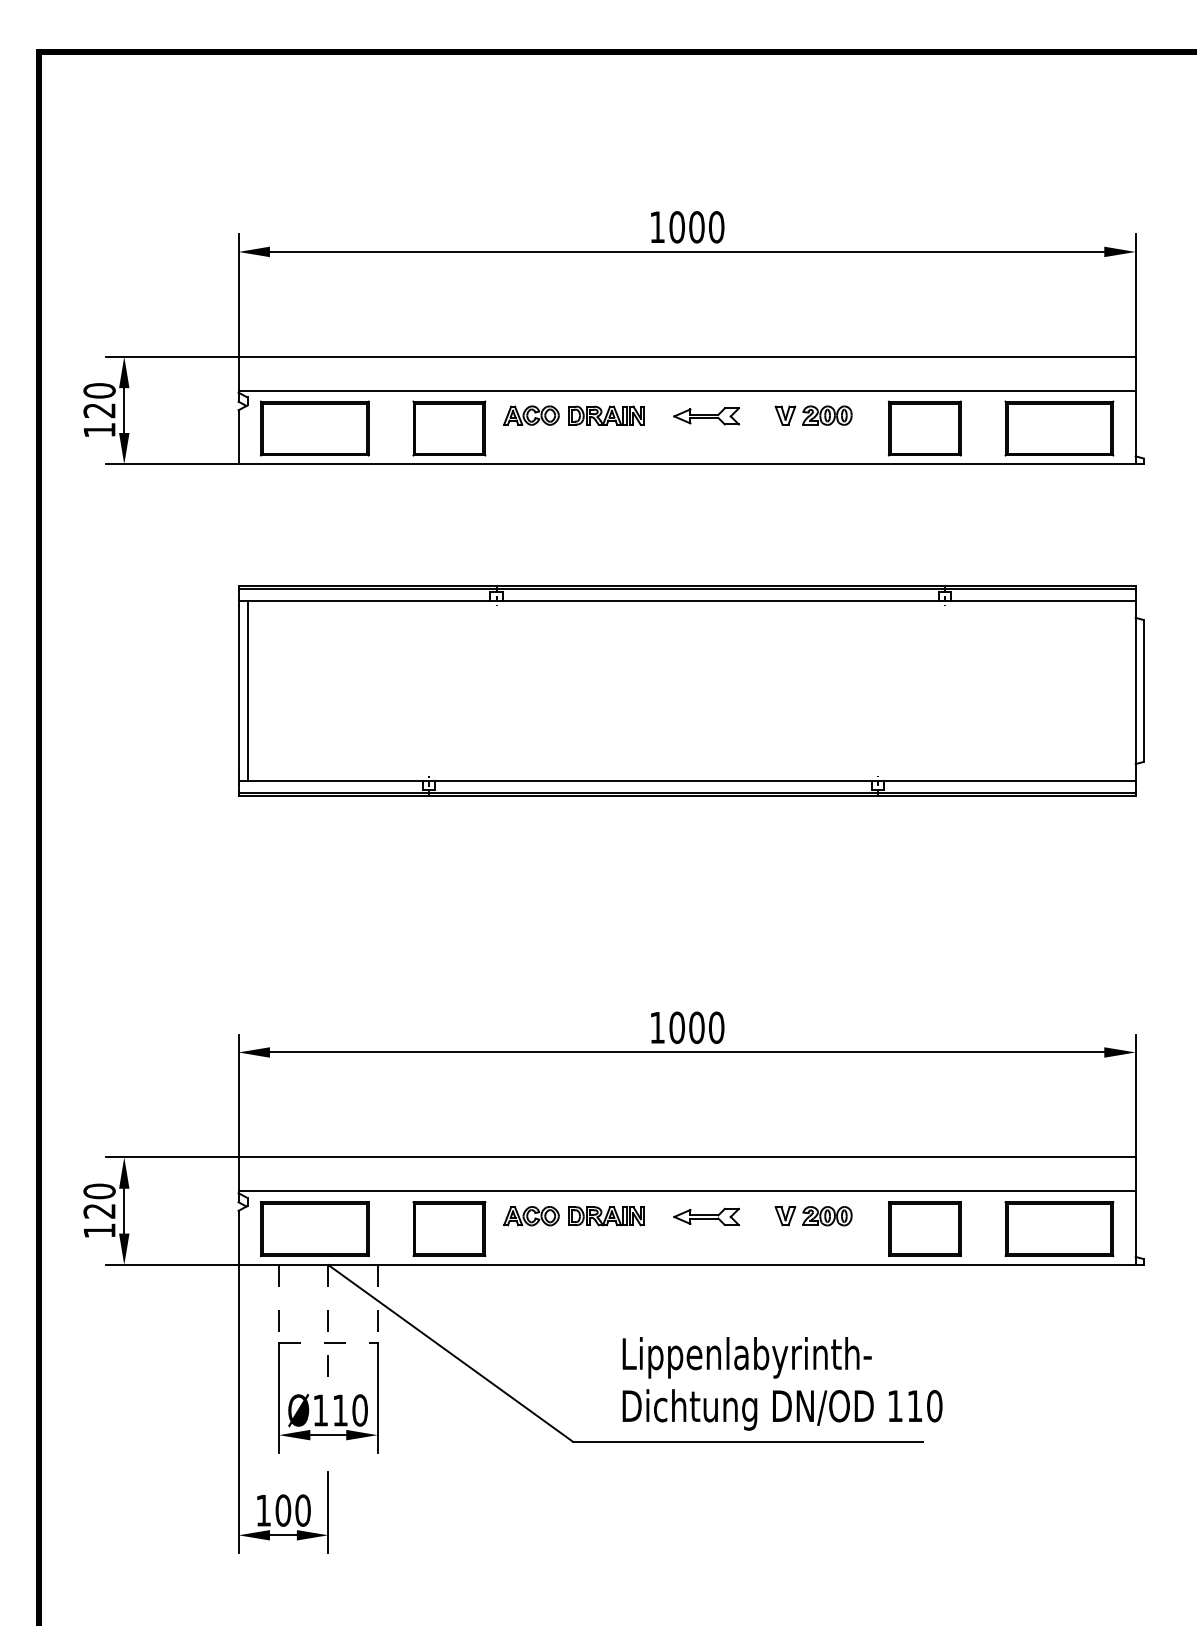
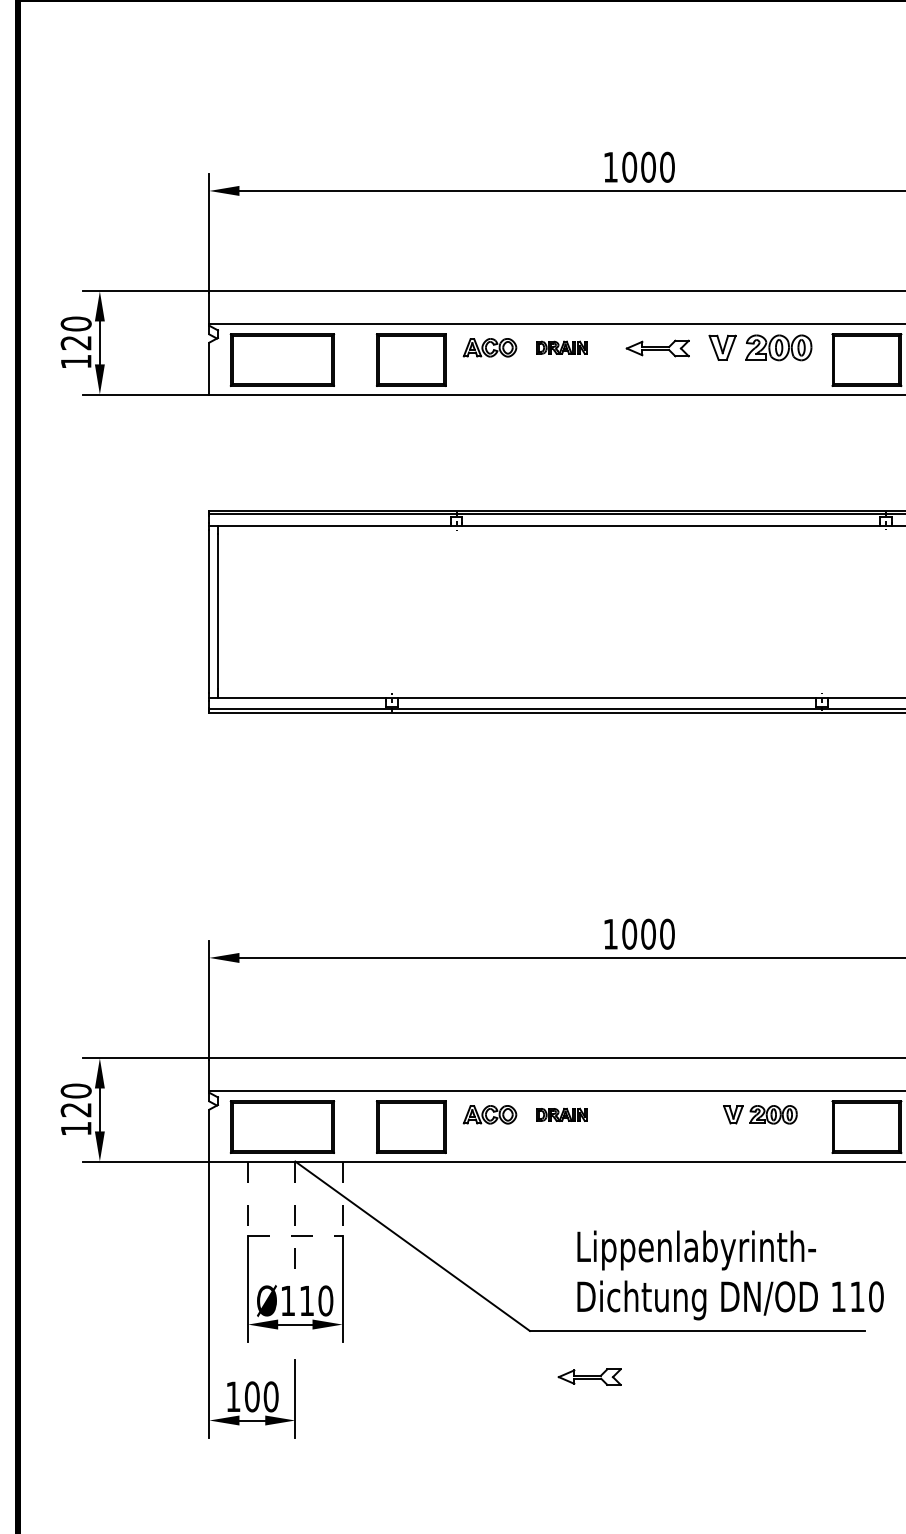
part: (606, 415) -> (561, 347), size x0.7
part: (813, 415) -> (760, 347), size x1.4
part: (606, 1216) -> (561, 1115), size x0.7
part: (706, 1216) -> (589, 1376), moved

